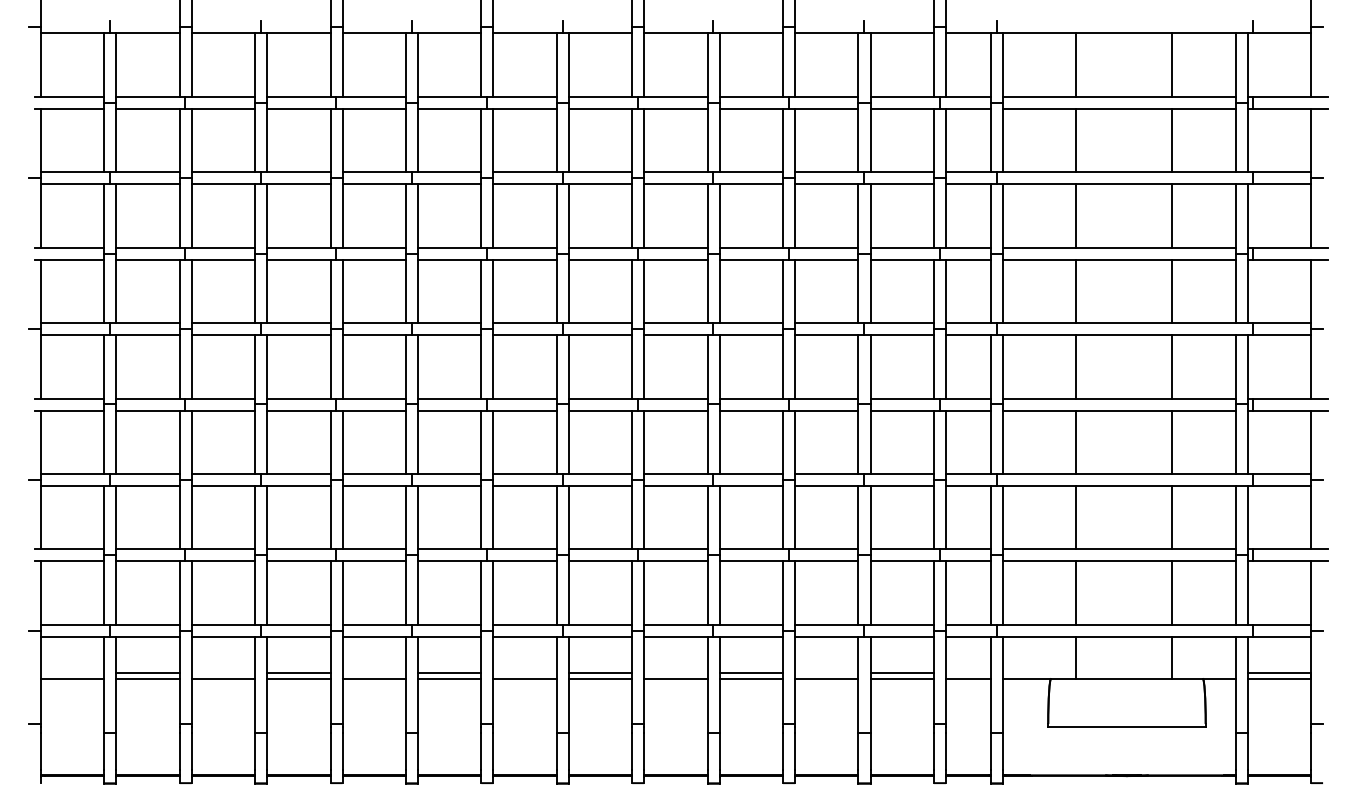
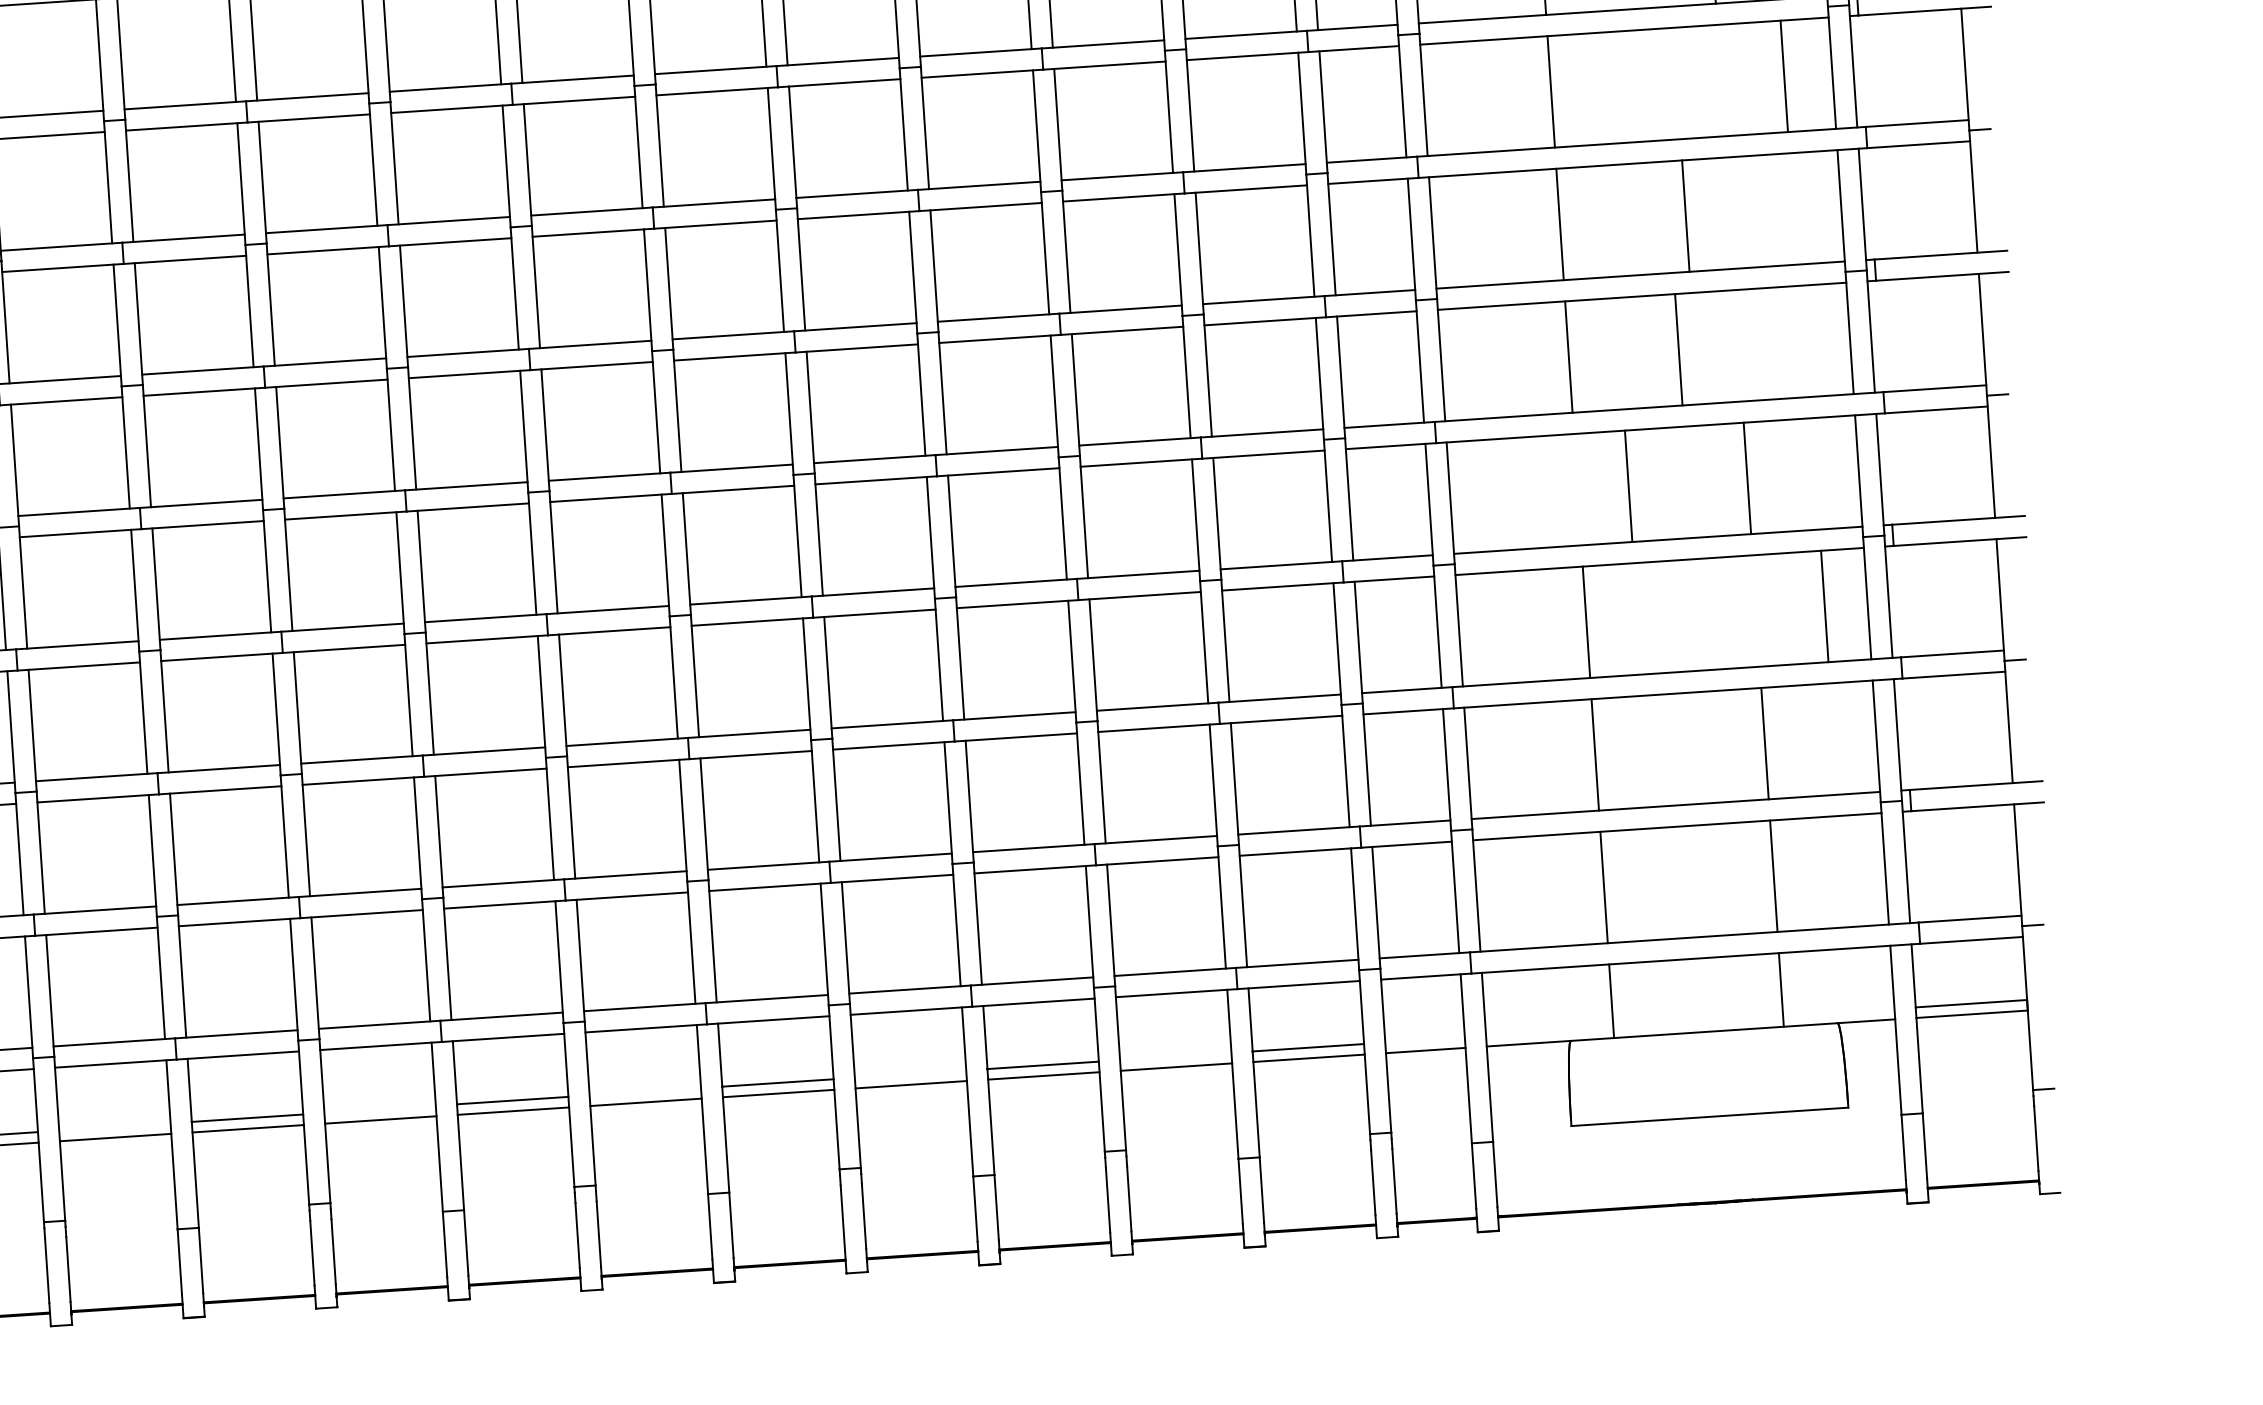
line: (1172, 140) -> (1784, 76), moved
line: (1172, 215) -> (1686, 215), moved
line: (1172, 291) -> (1679, 349), moved
line: (1075, 366) -> (1628, 485), moved
line: (1172, 441) -> (1825, 605), moved

